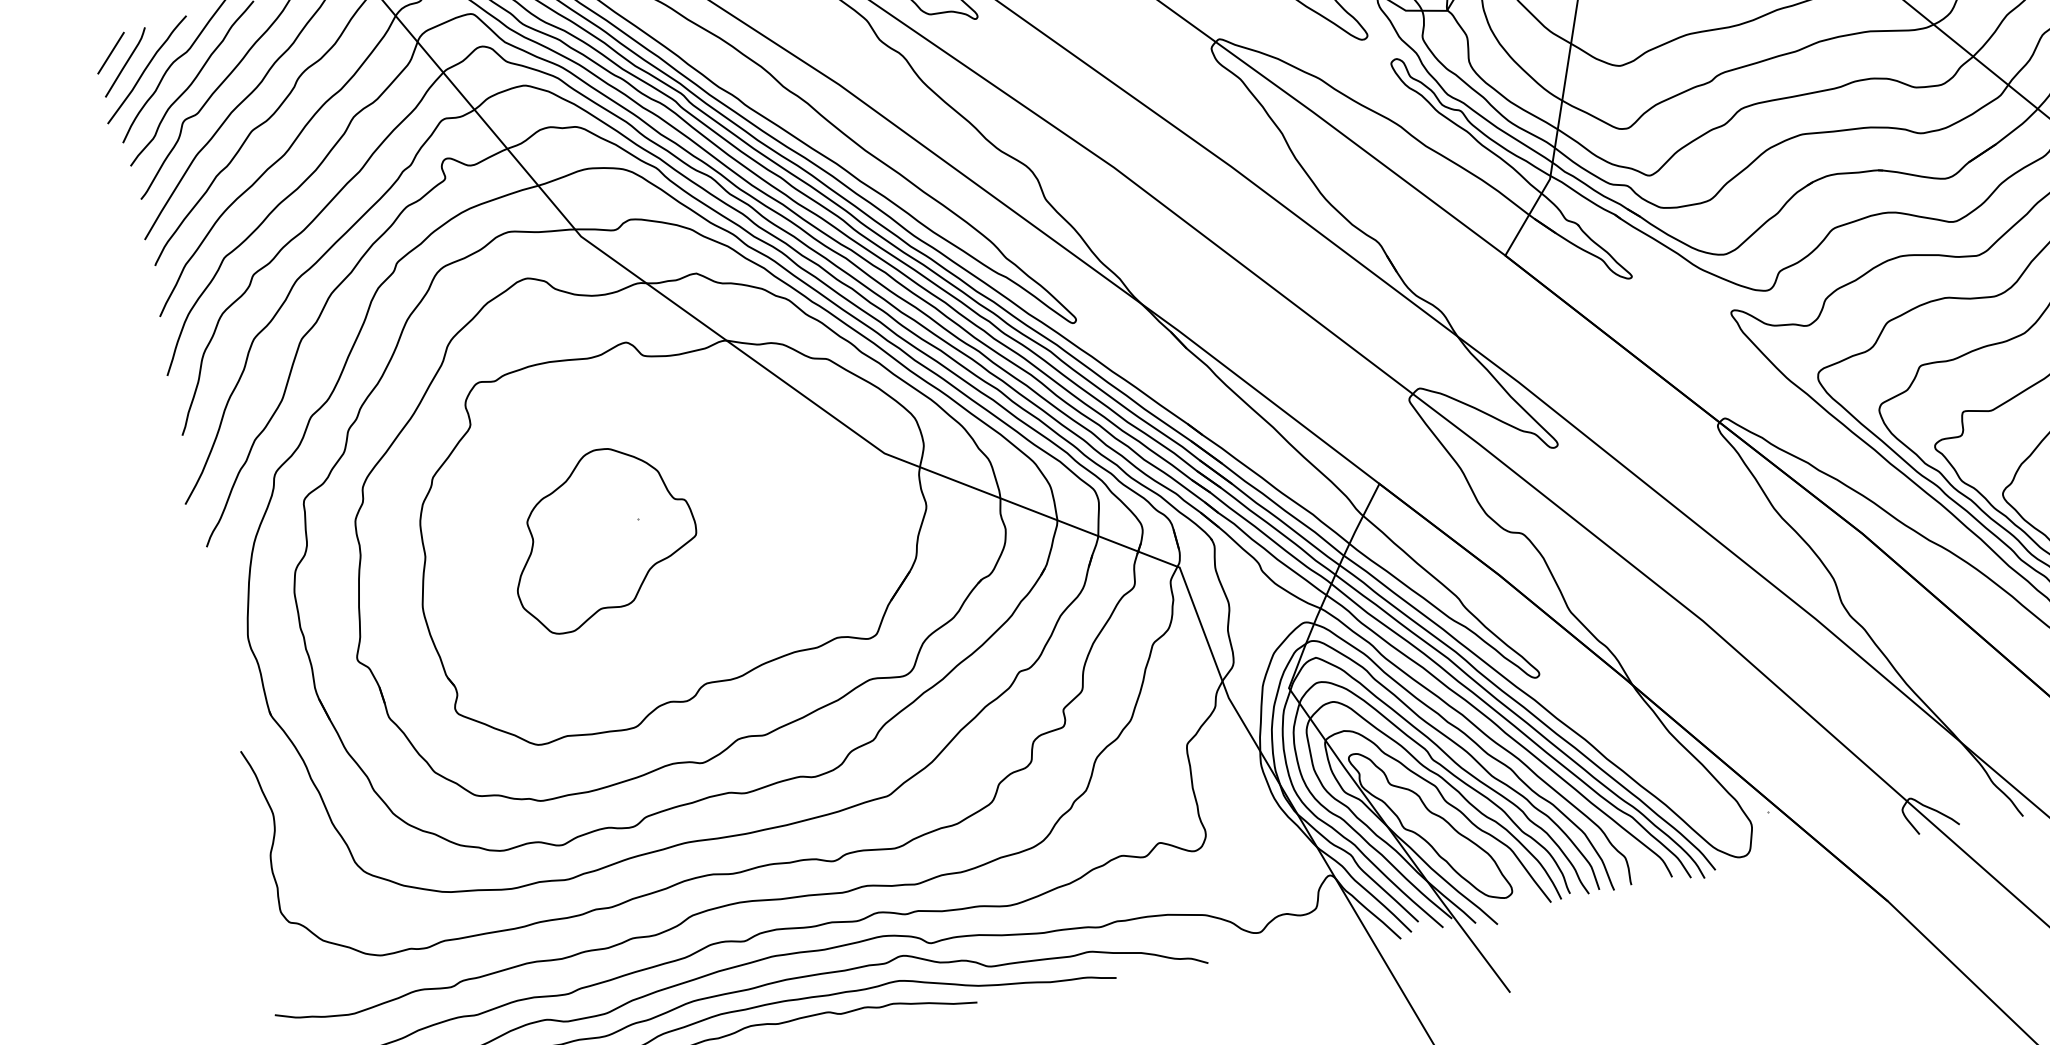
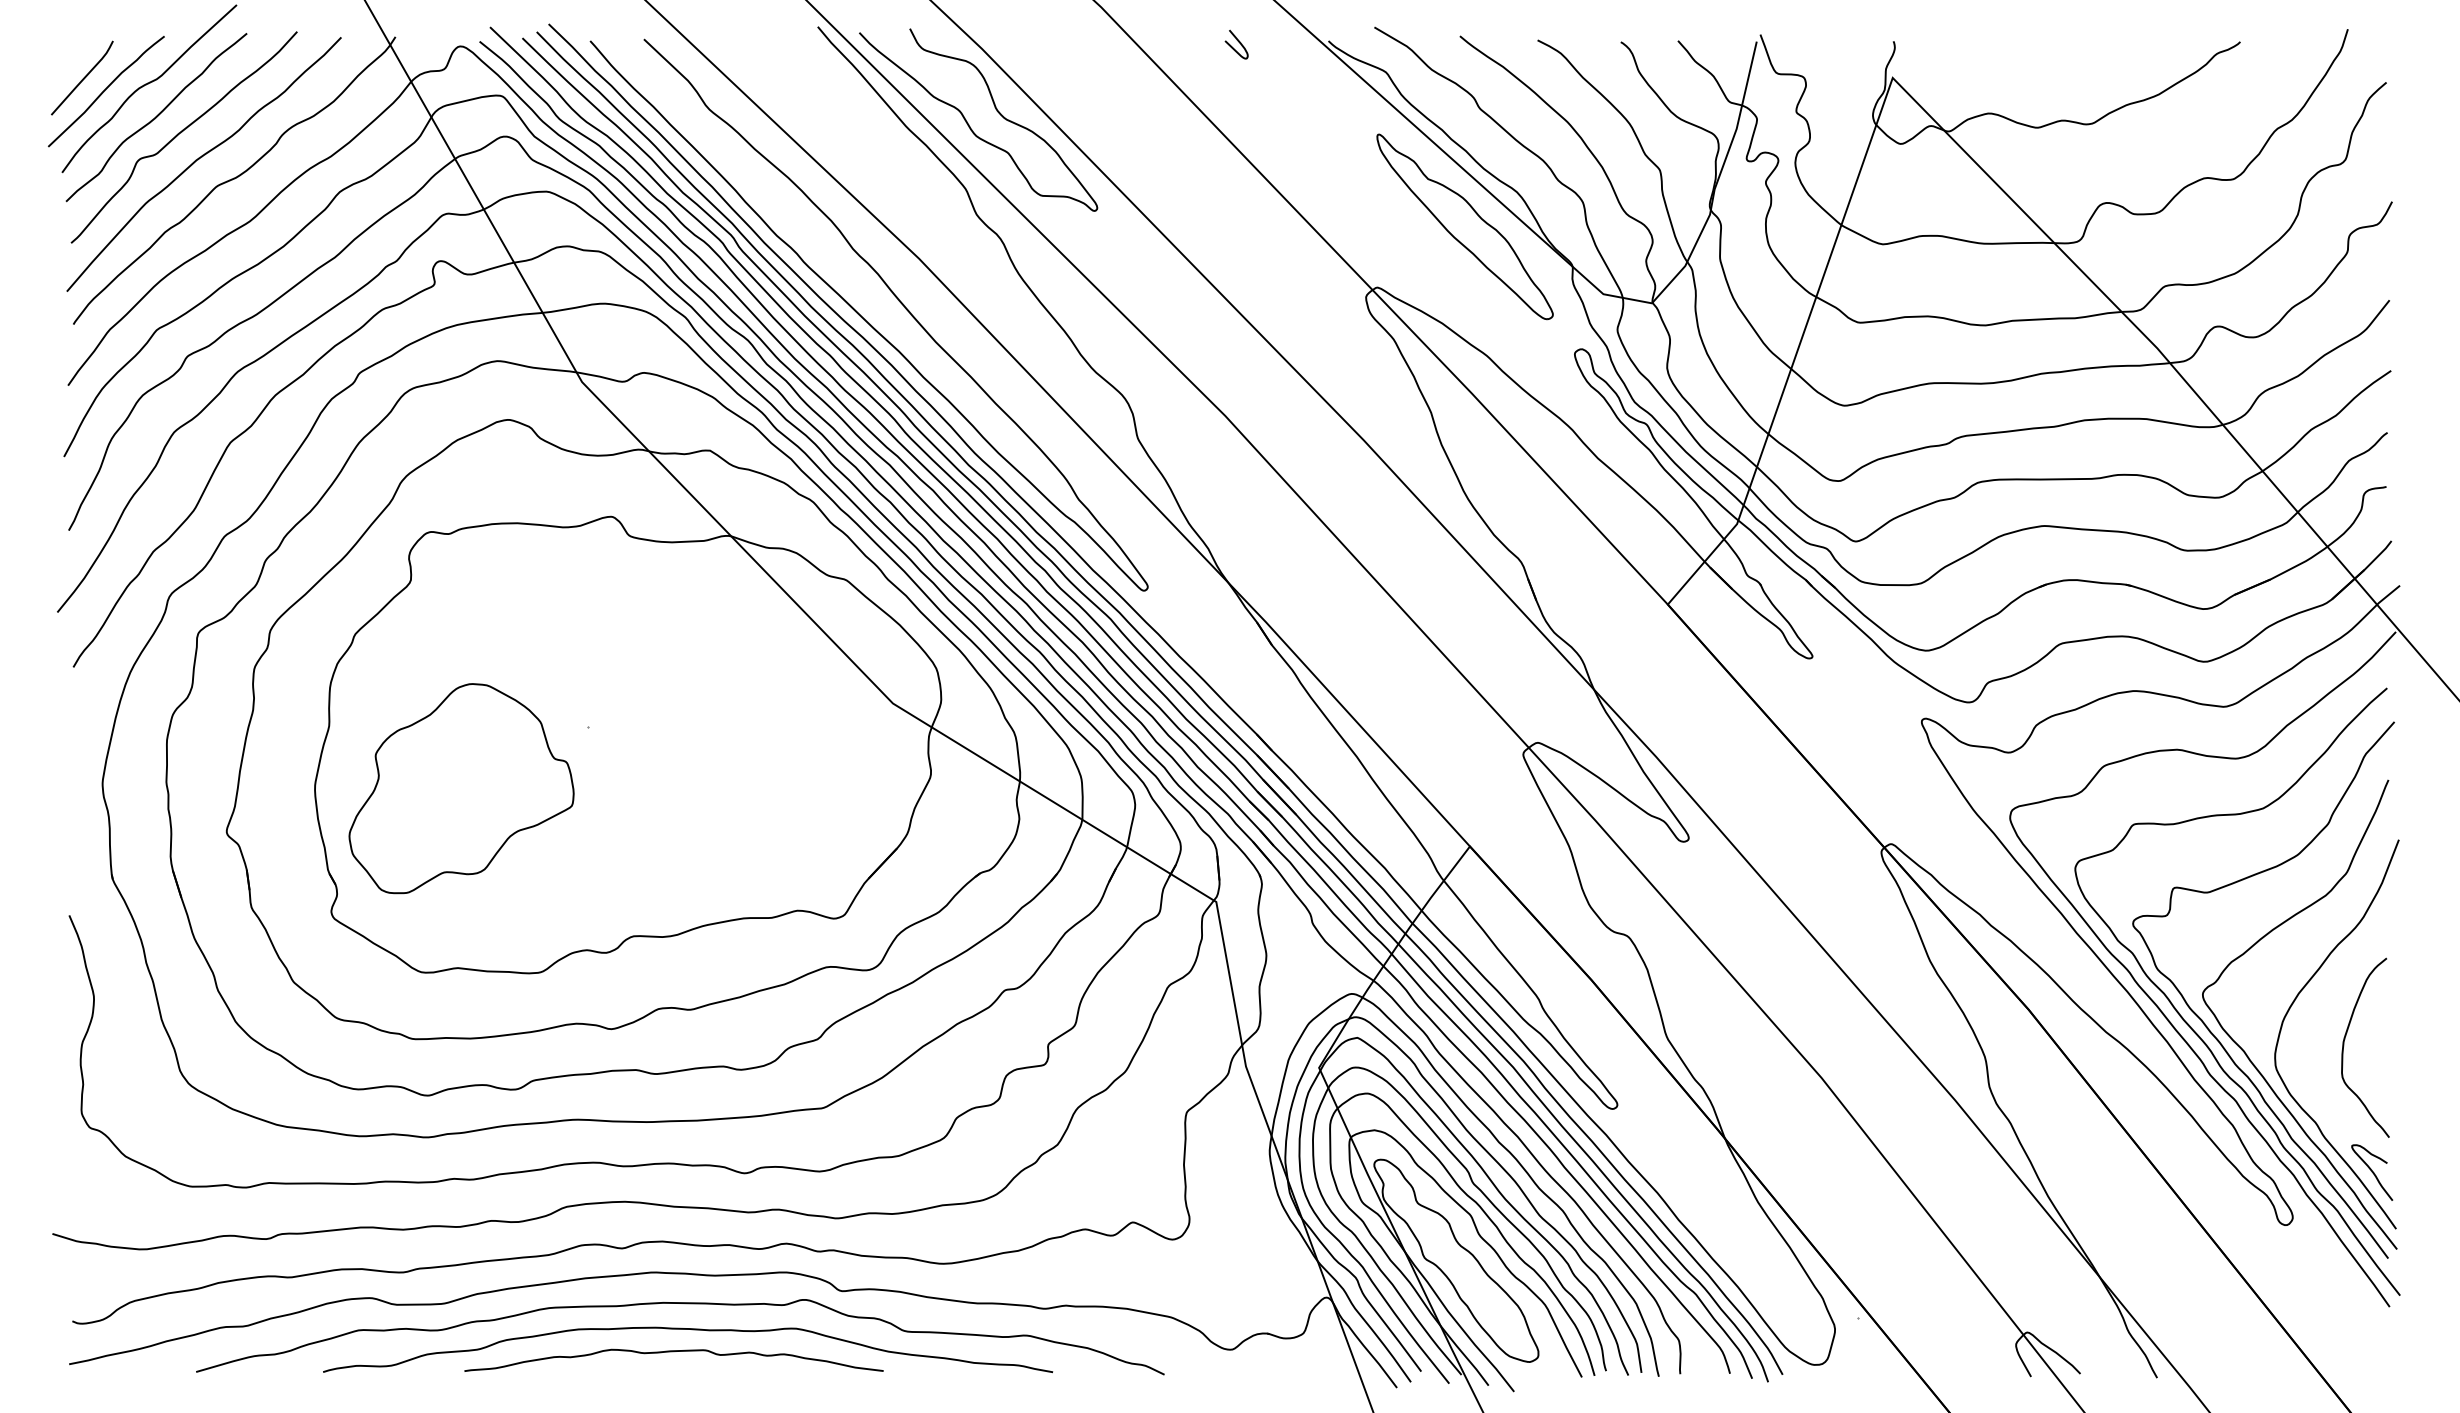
line: (110, 52) -> (67, 63), removed
part: (602, 537) -> (461, 788), moved

